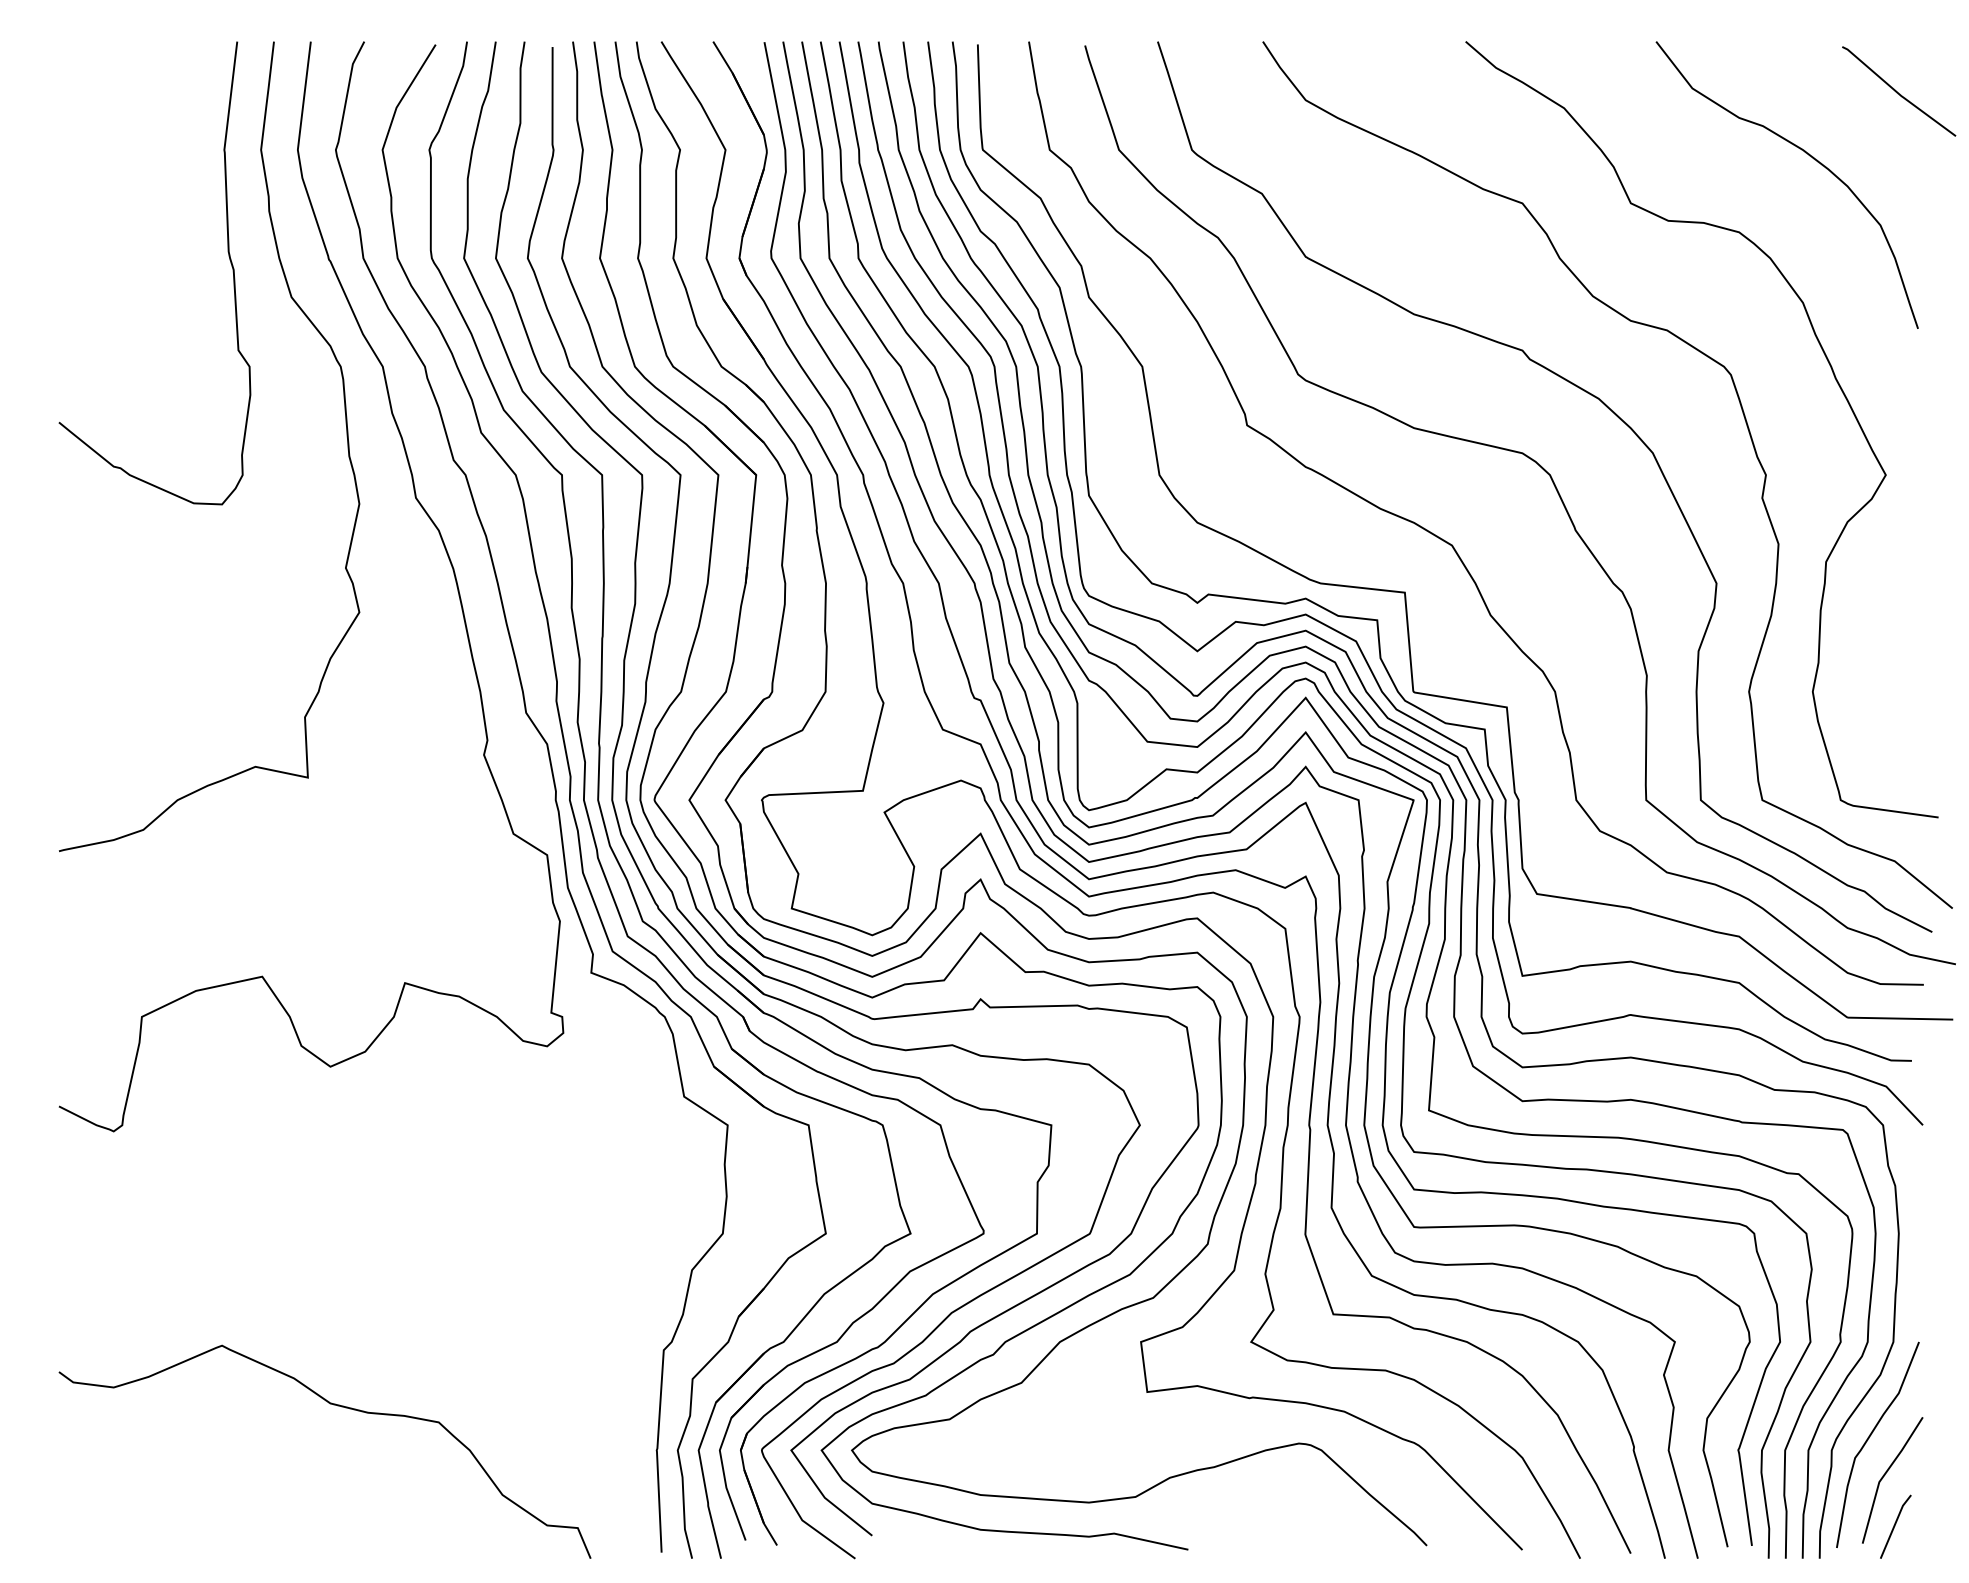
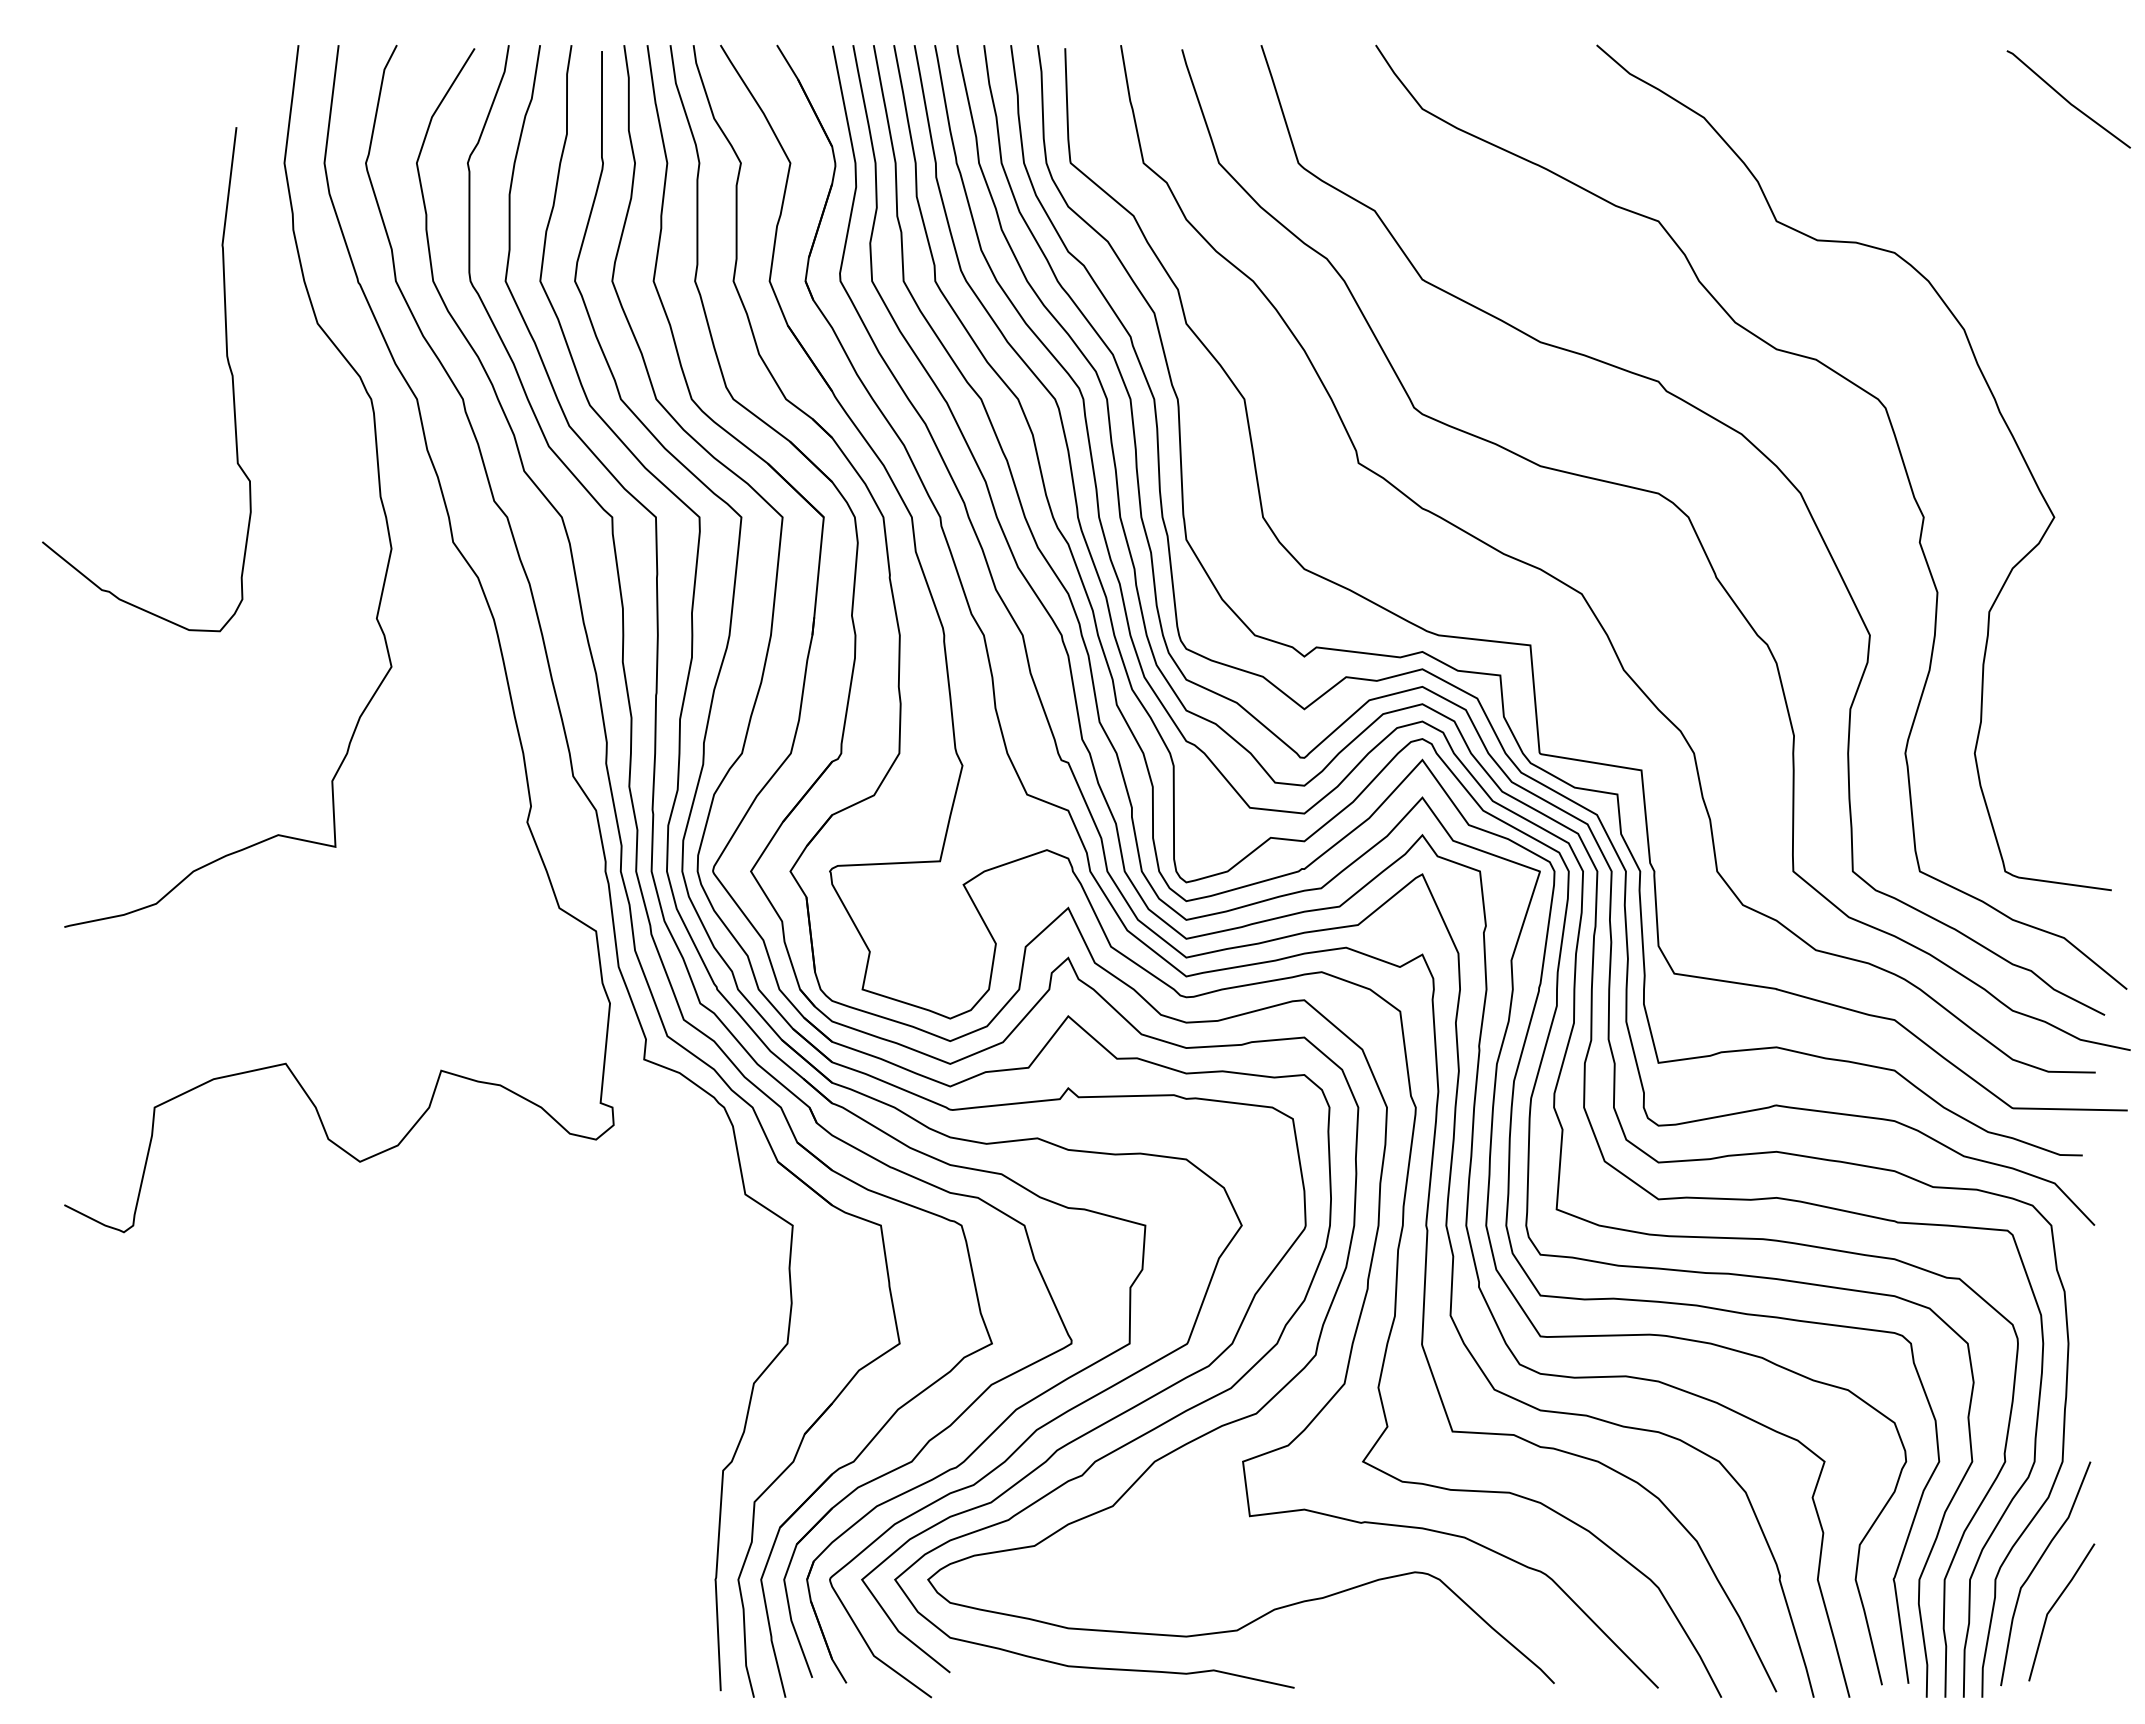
curve: (1809, 156) -> (1971, 170), removed
curve: (228, 258) -> (227, 363), moved
curve: (336, 1406) -> (366, 1531), removed
line: (1895, 1526) -> (2064, 1662), removed

